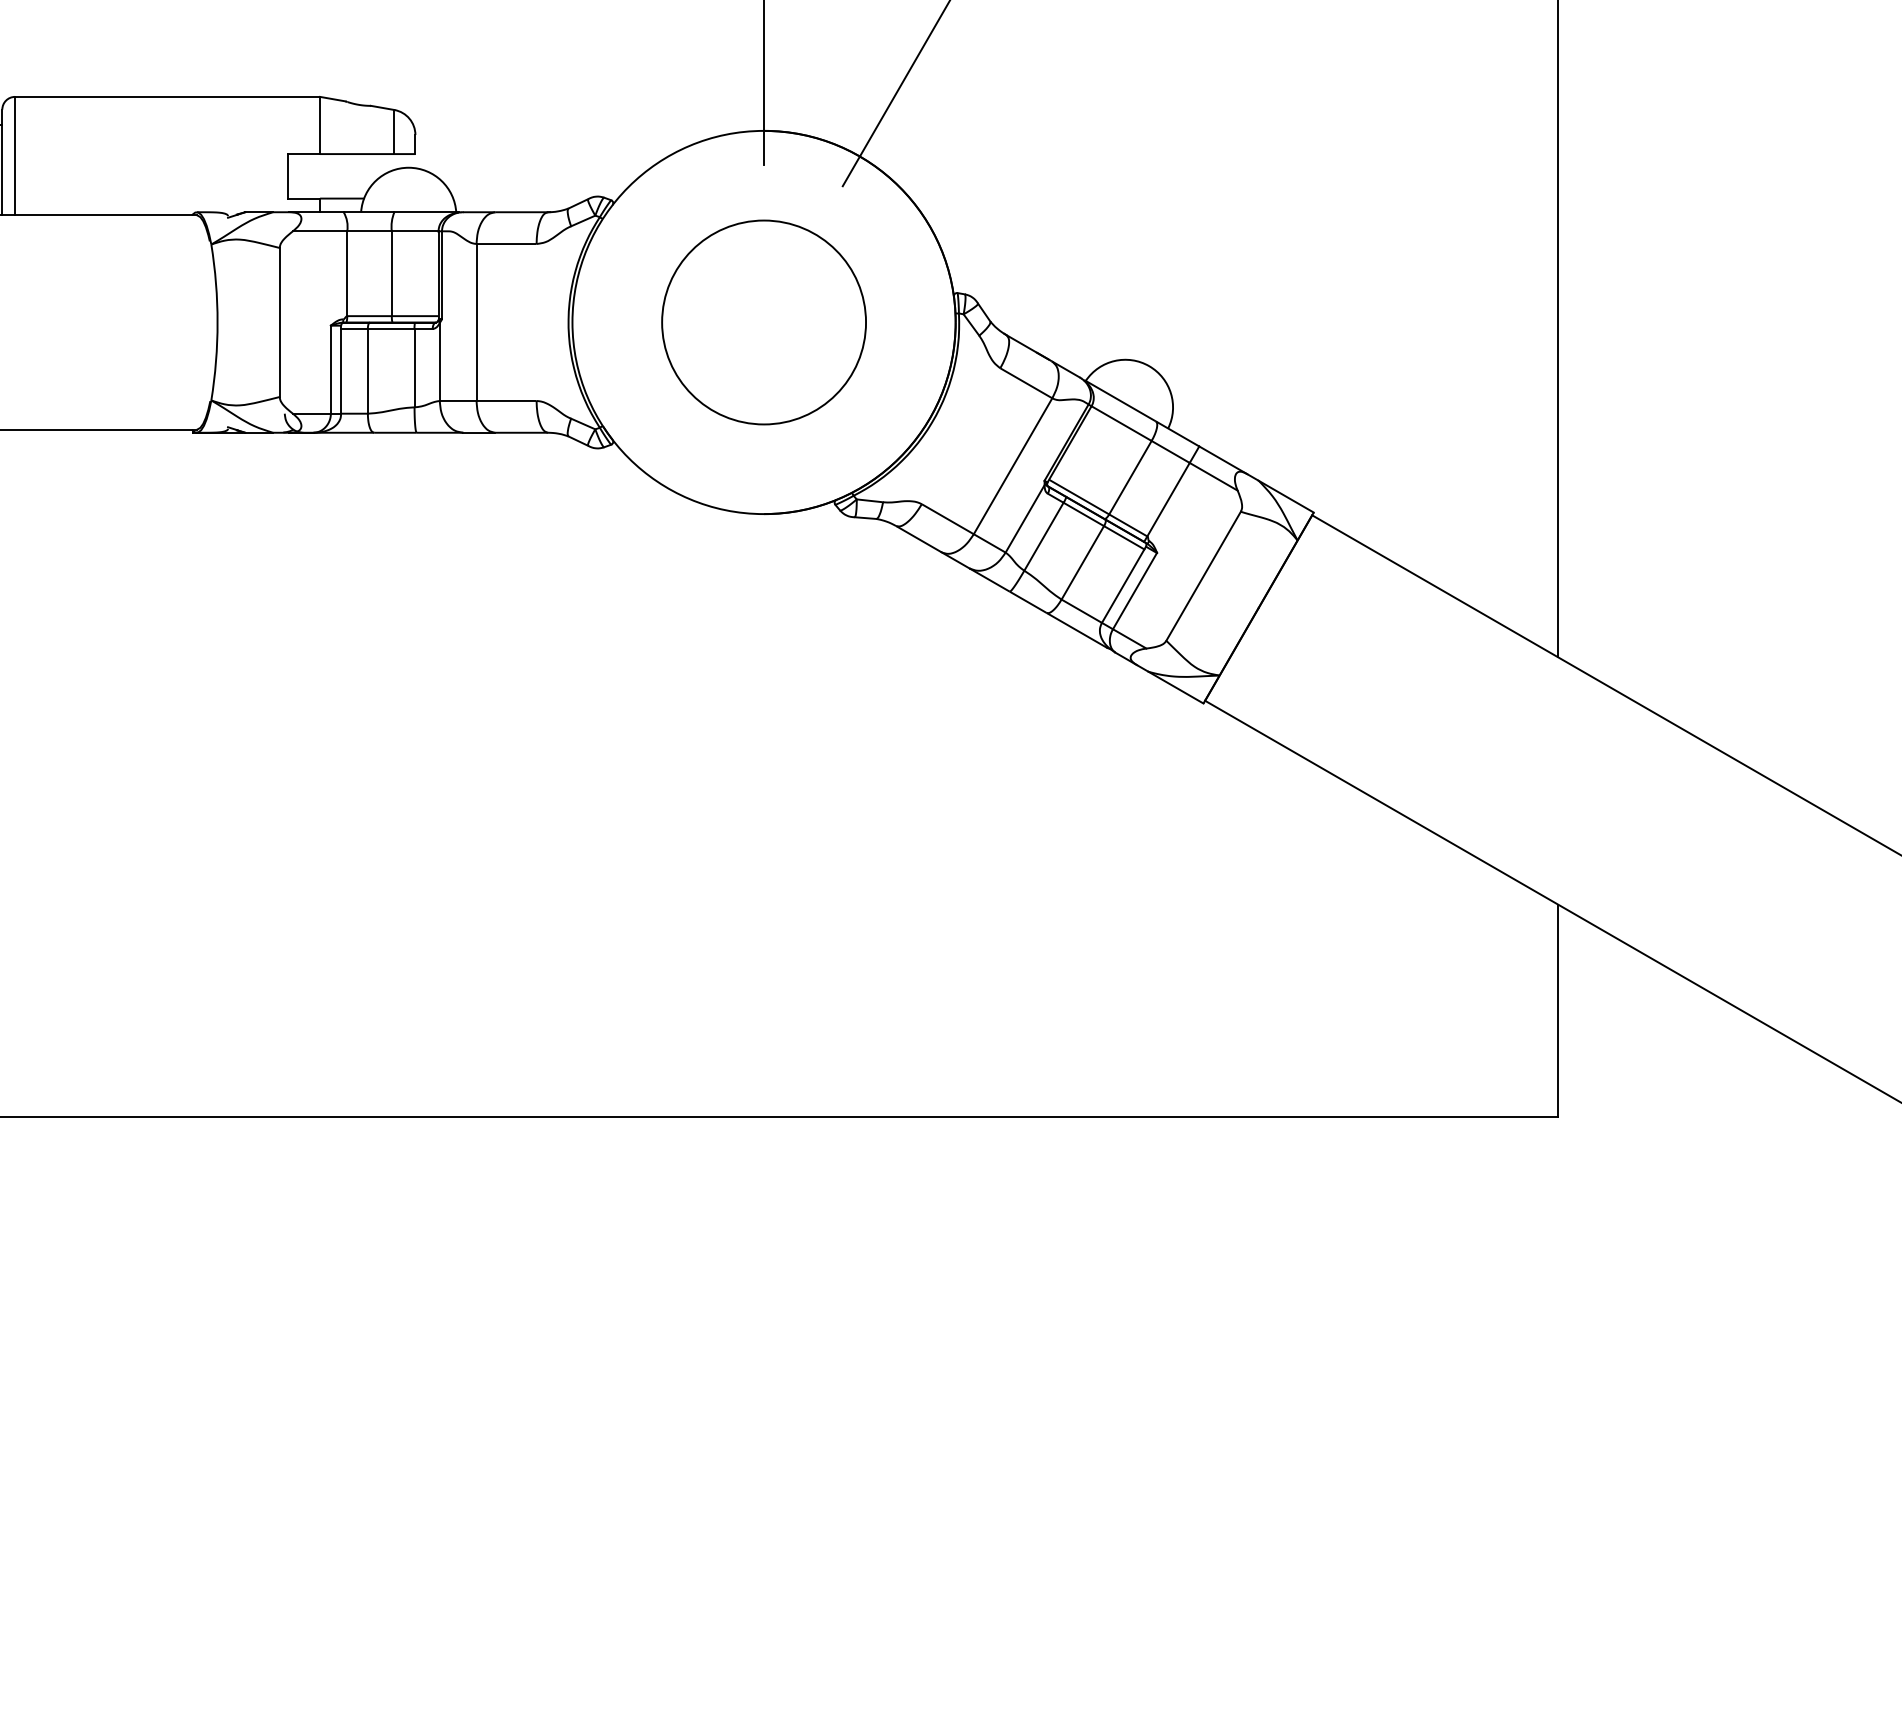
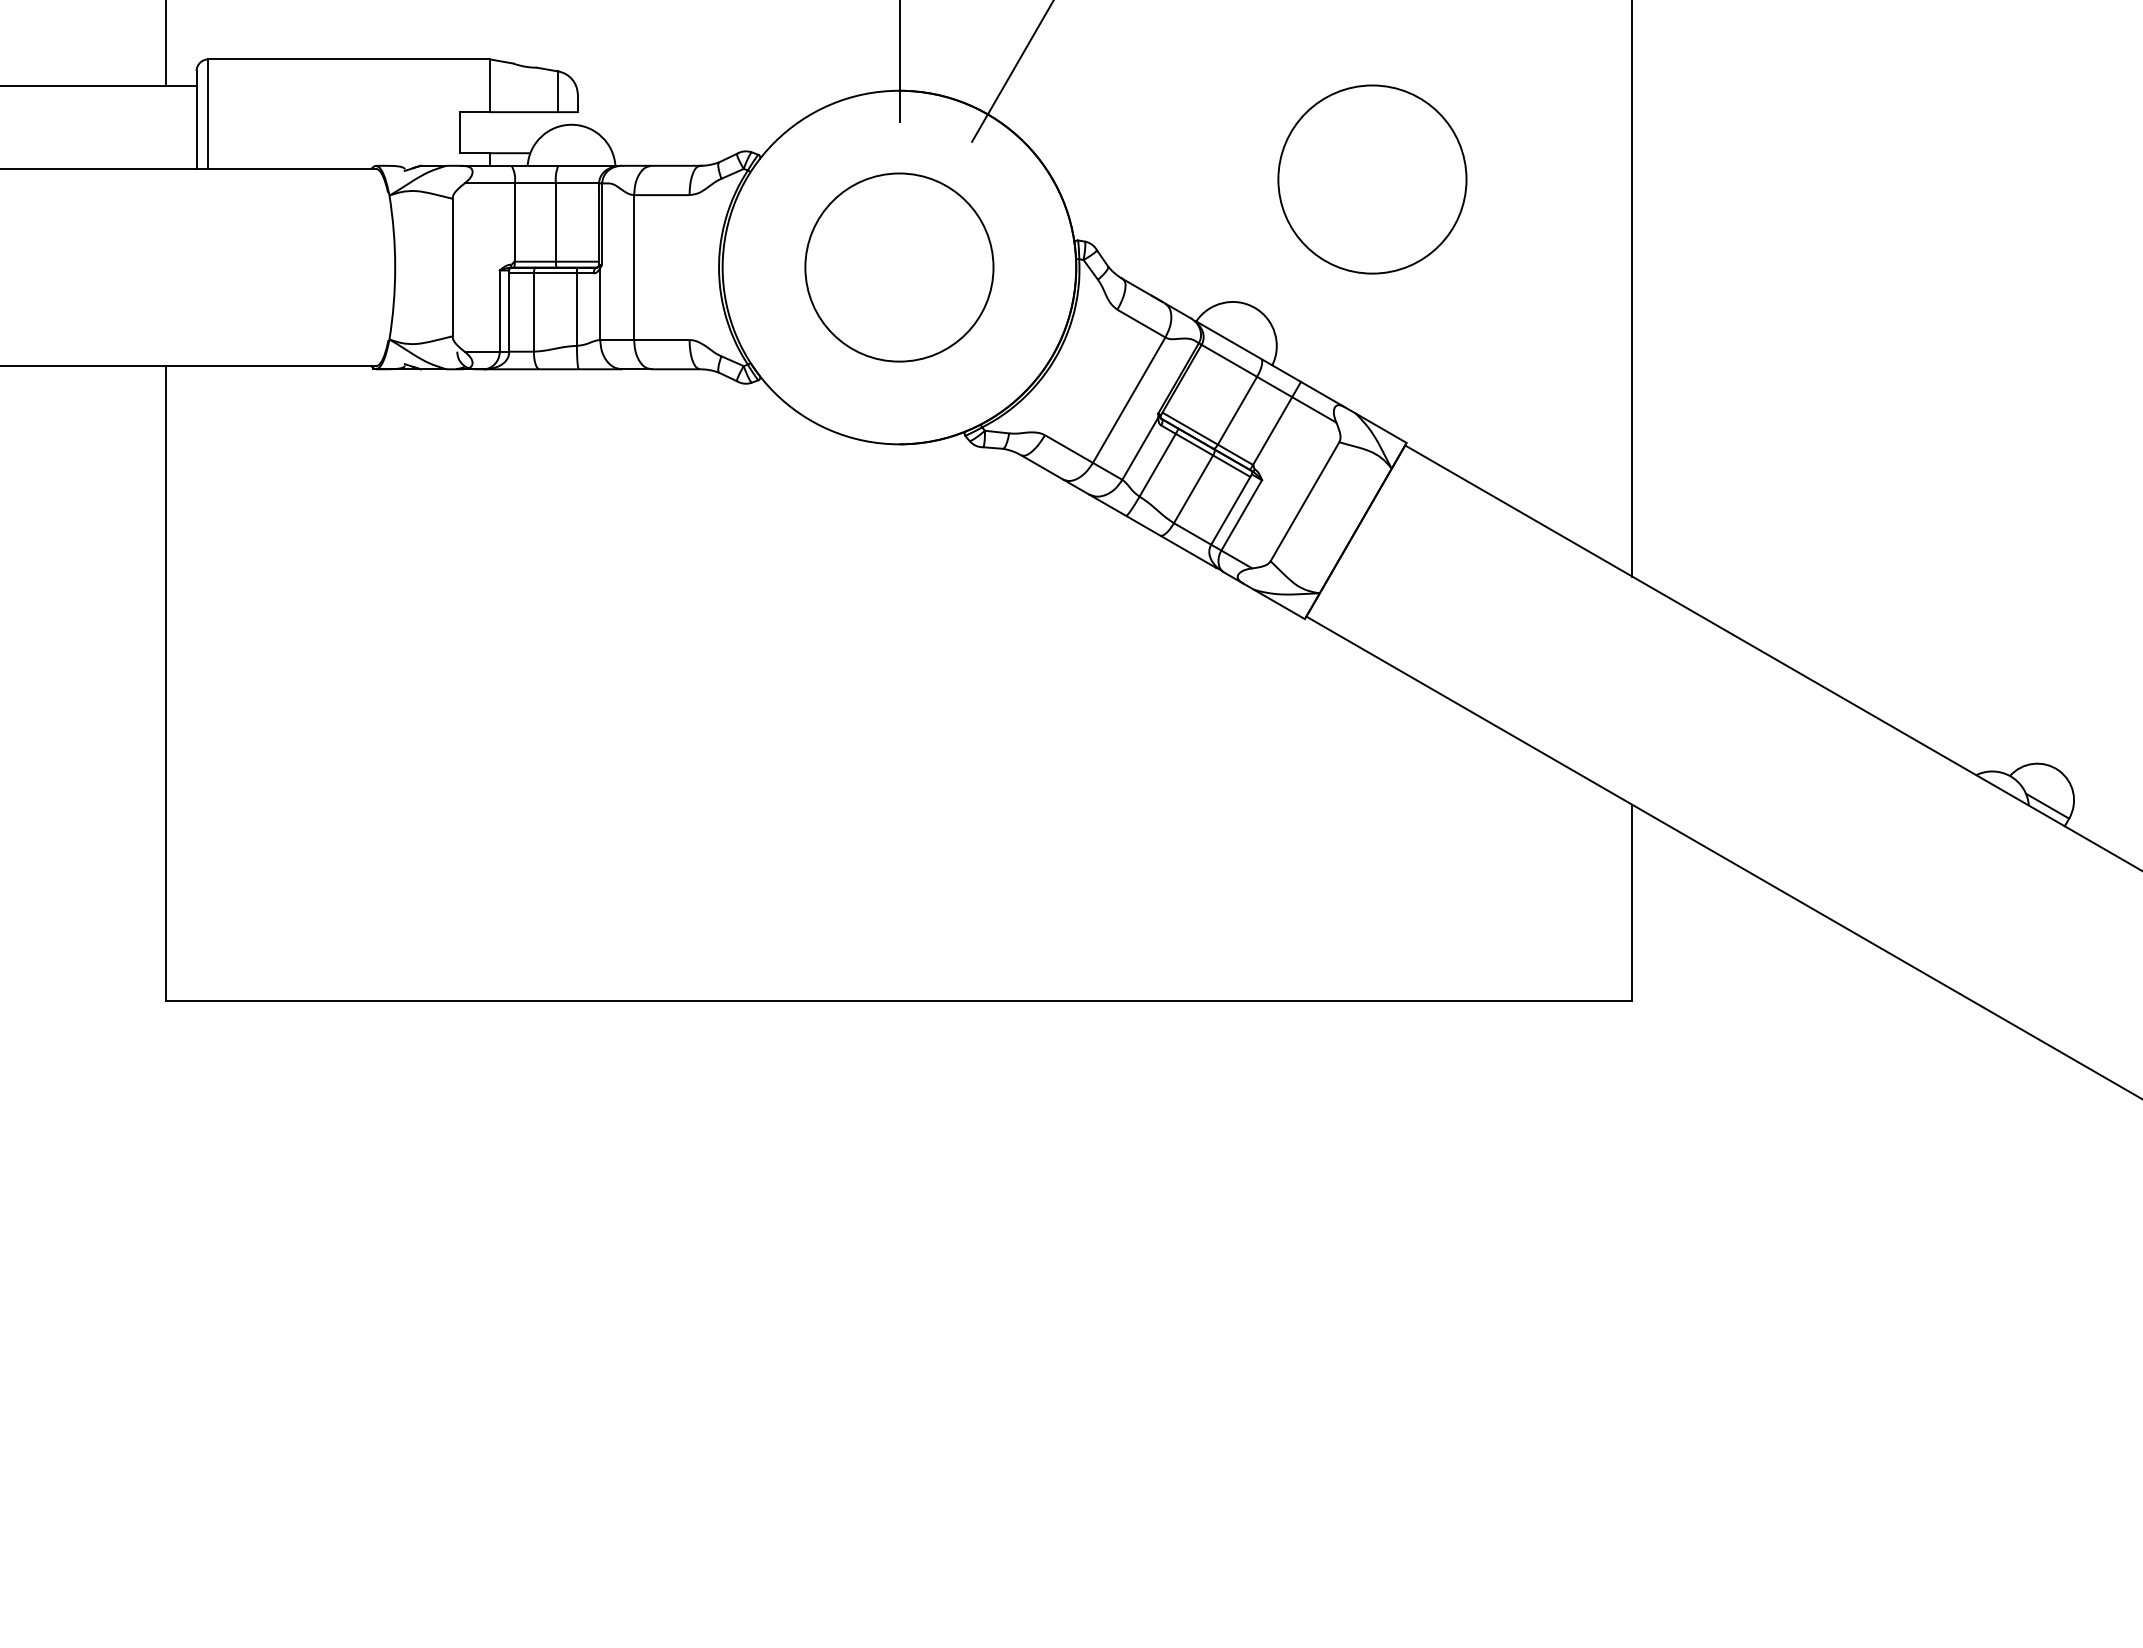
circle: (1276, 227) -> (1372, 179), added

